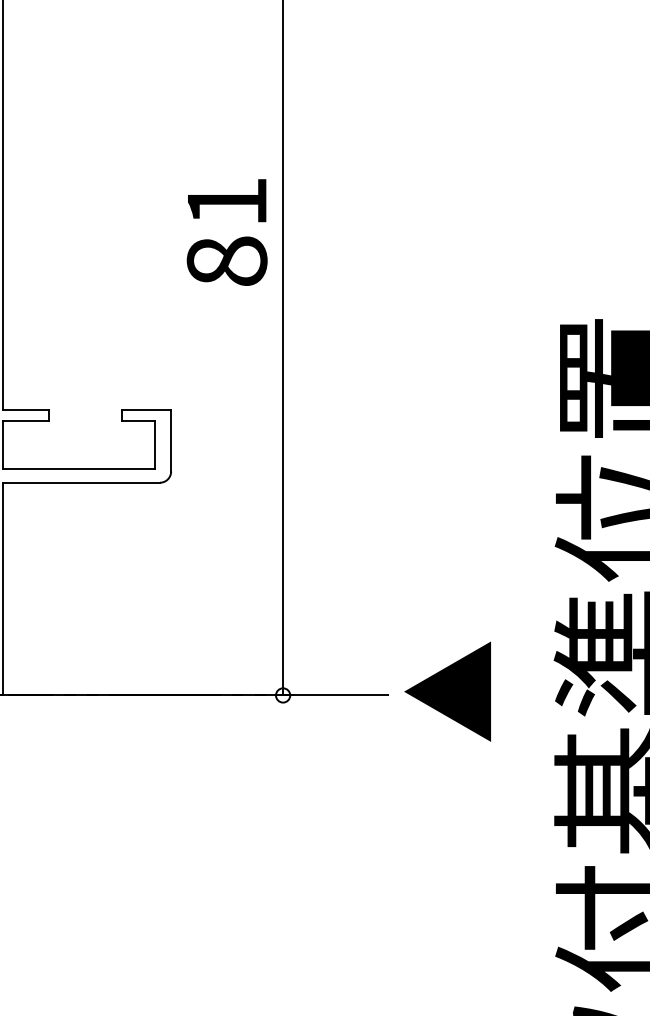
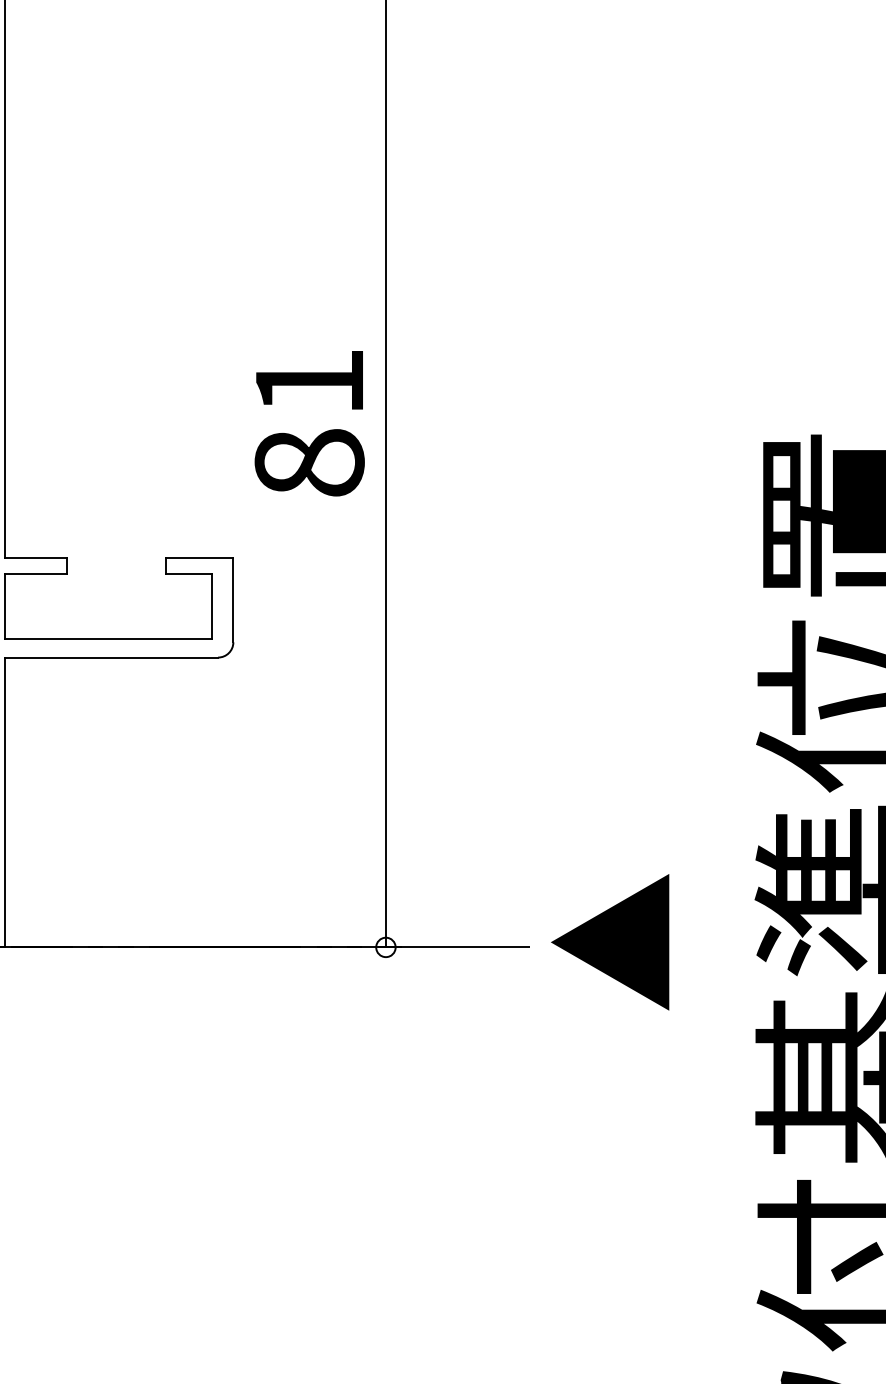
text: (227, 232) -> (309, 423), moved

